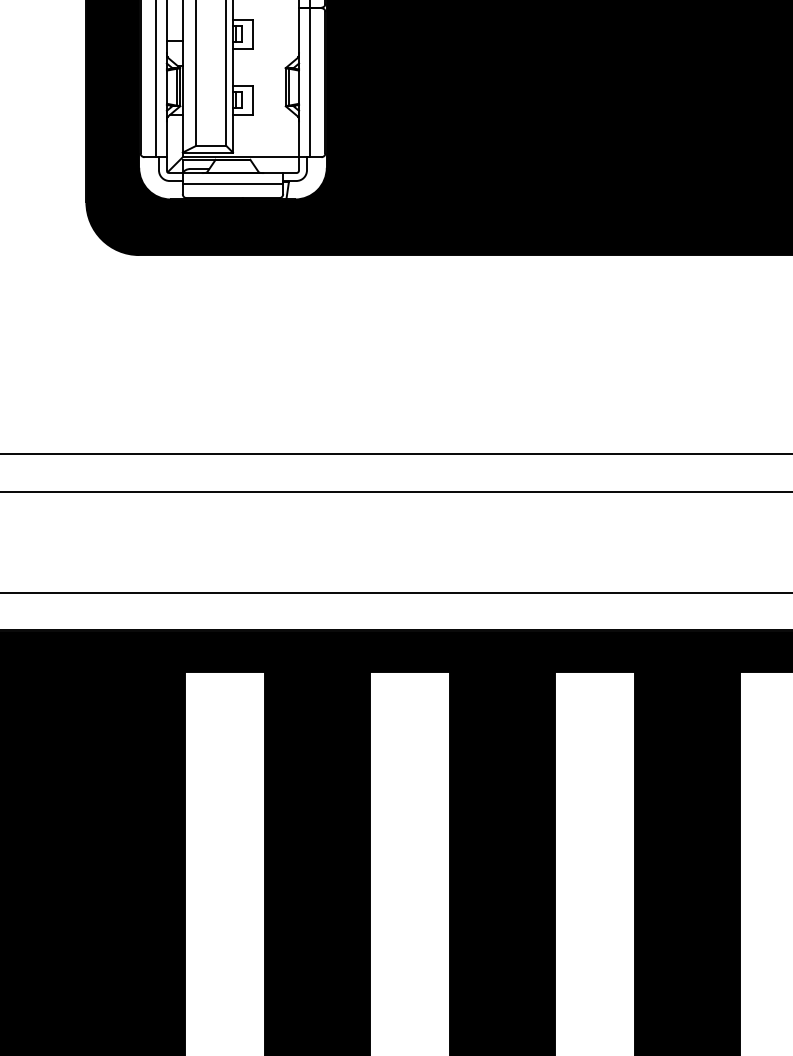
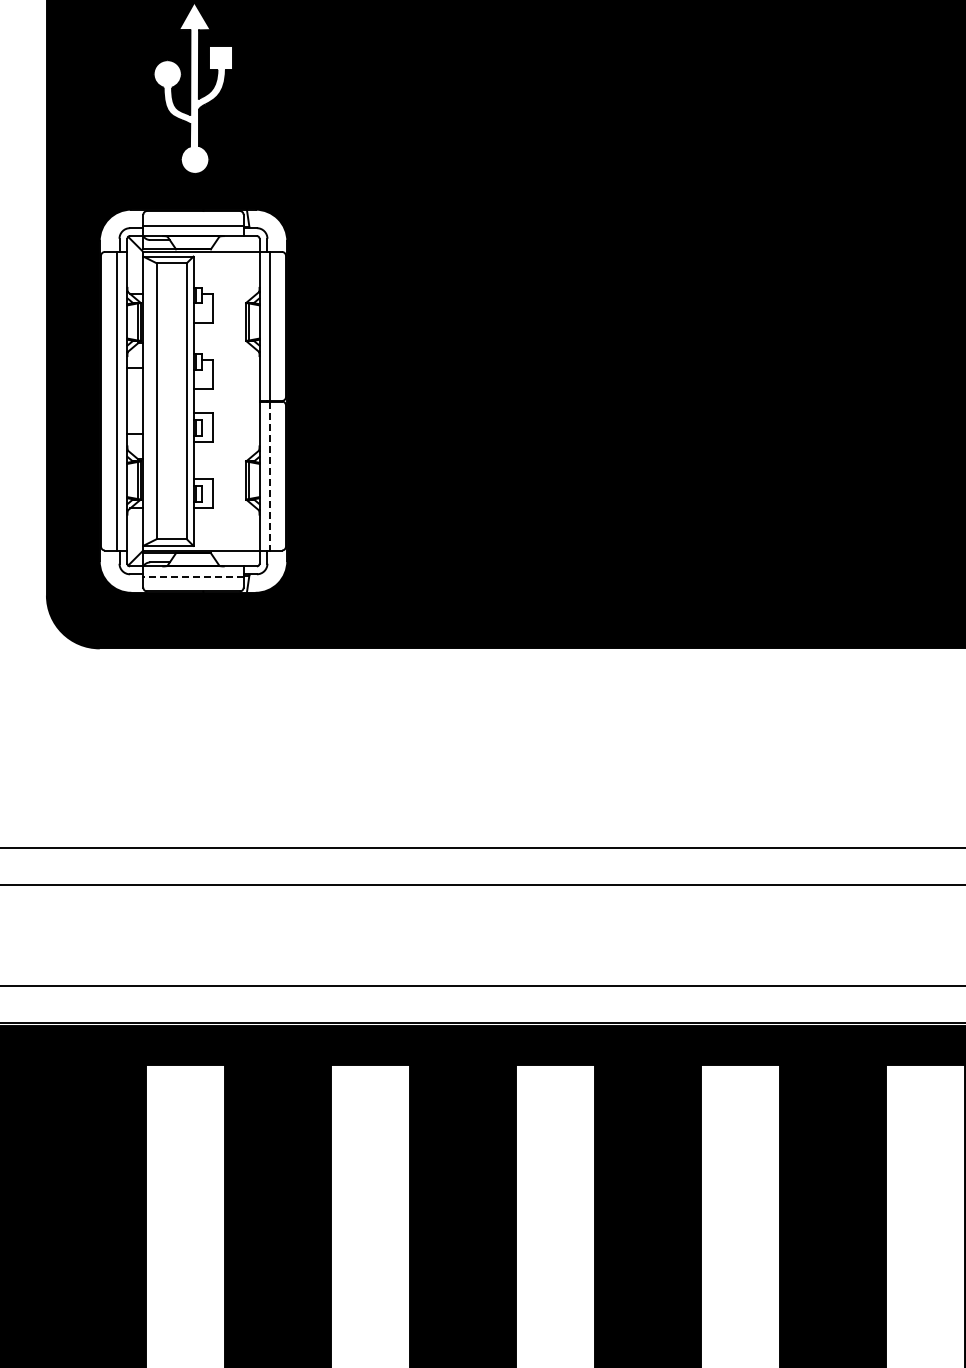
line: (310, 83) -> (270, 476), solid -> dashed
line: (233, 183) -> (193, 576), solid -> dashed

